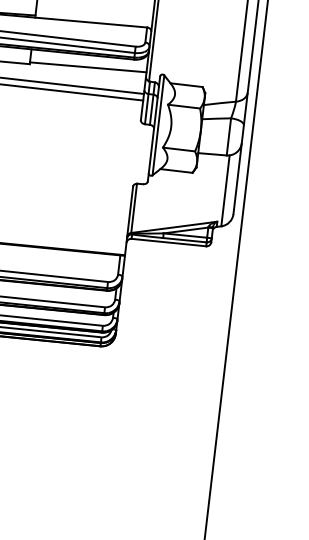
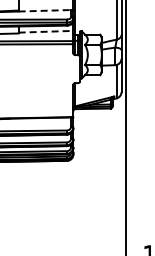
line: (92, 22) -> (45, 10), solid -> dashed
line: (89, 66) -> (46, 31), solid -> dashed

